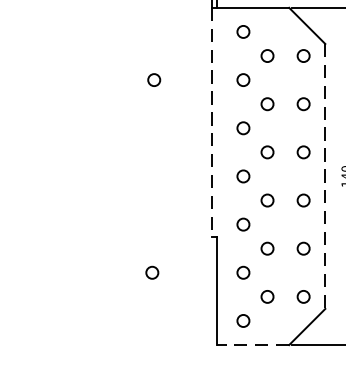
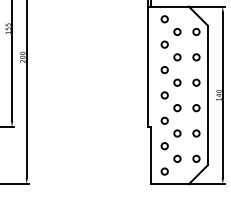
circle: (153, 79) -> (117, 44), removed
line: (212, 123) -> (148, 67), dashed -> solid
line: (324, 176) -> (207, 95), dashed -> solid
circle: (151, 273) -> (116, 146), removed
line: (252, 345) -> (169, 184), dashed -> solid

